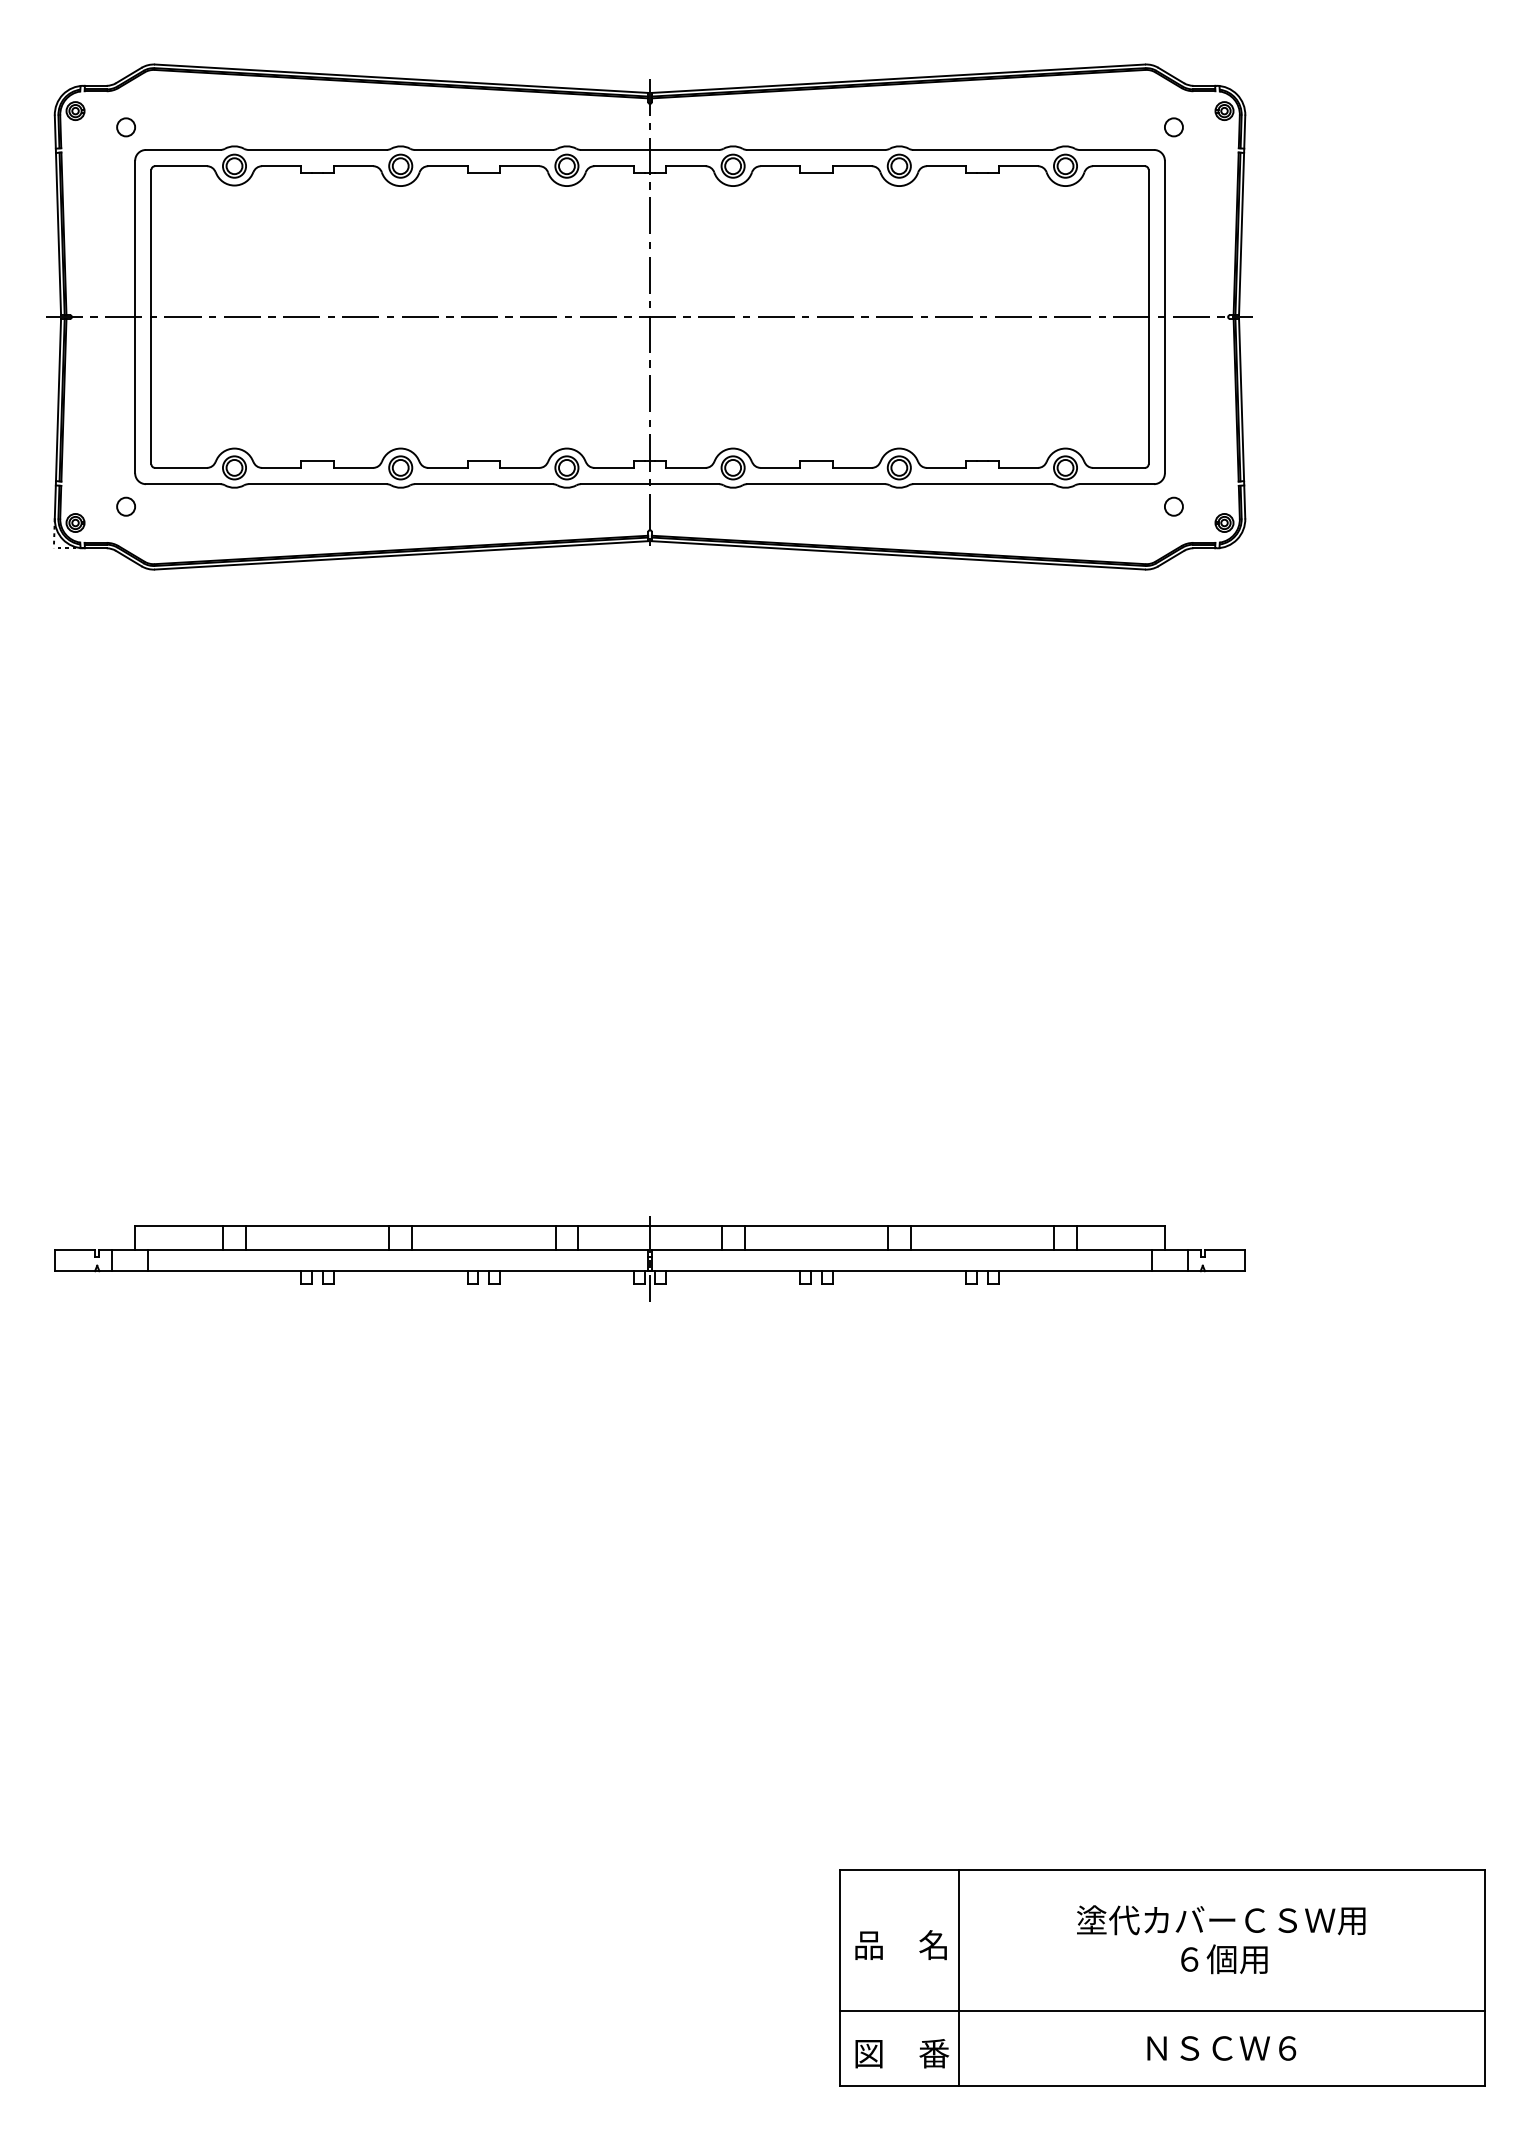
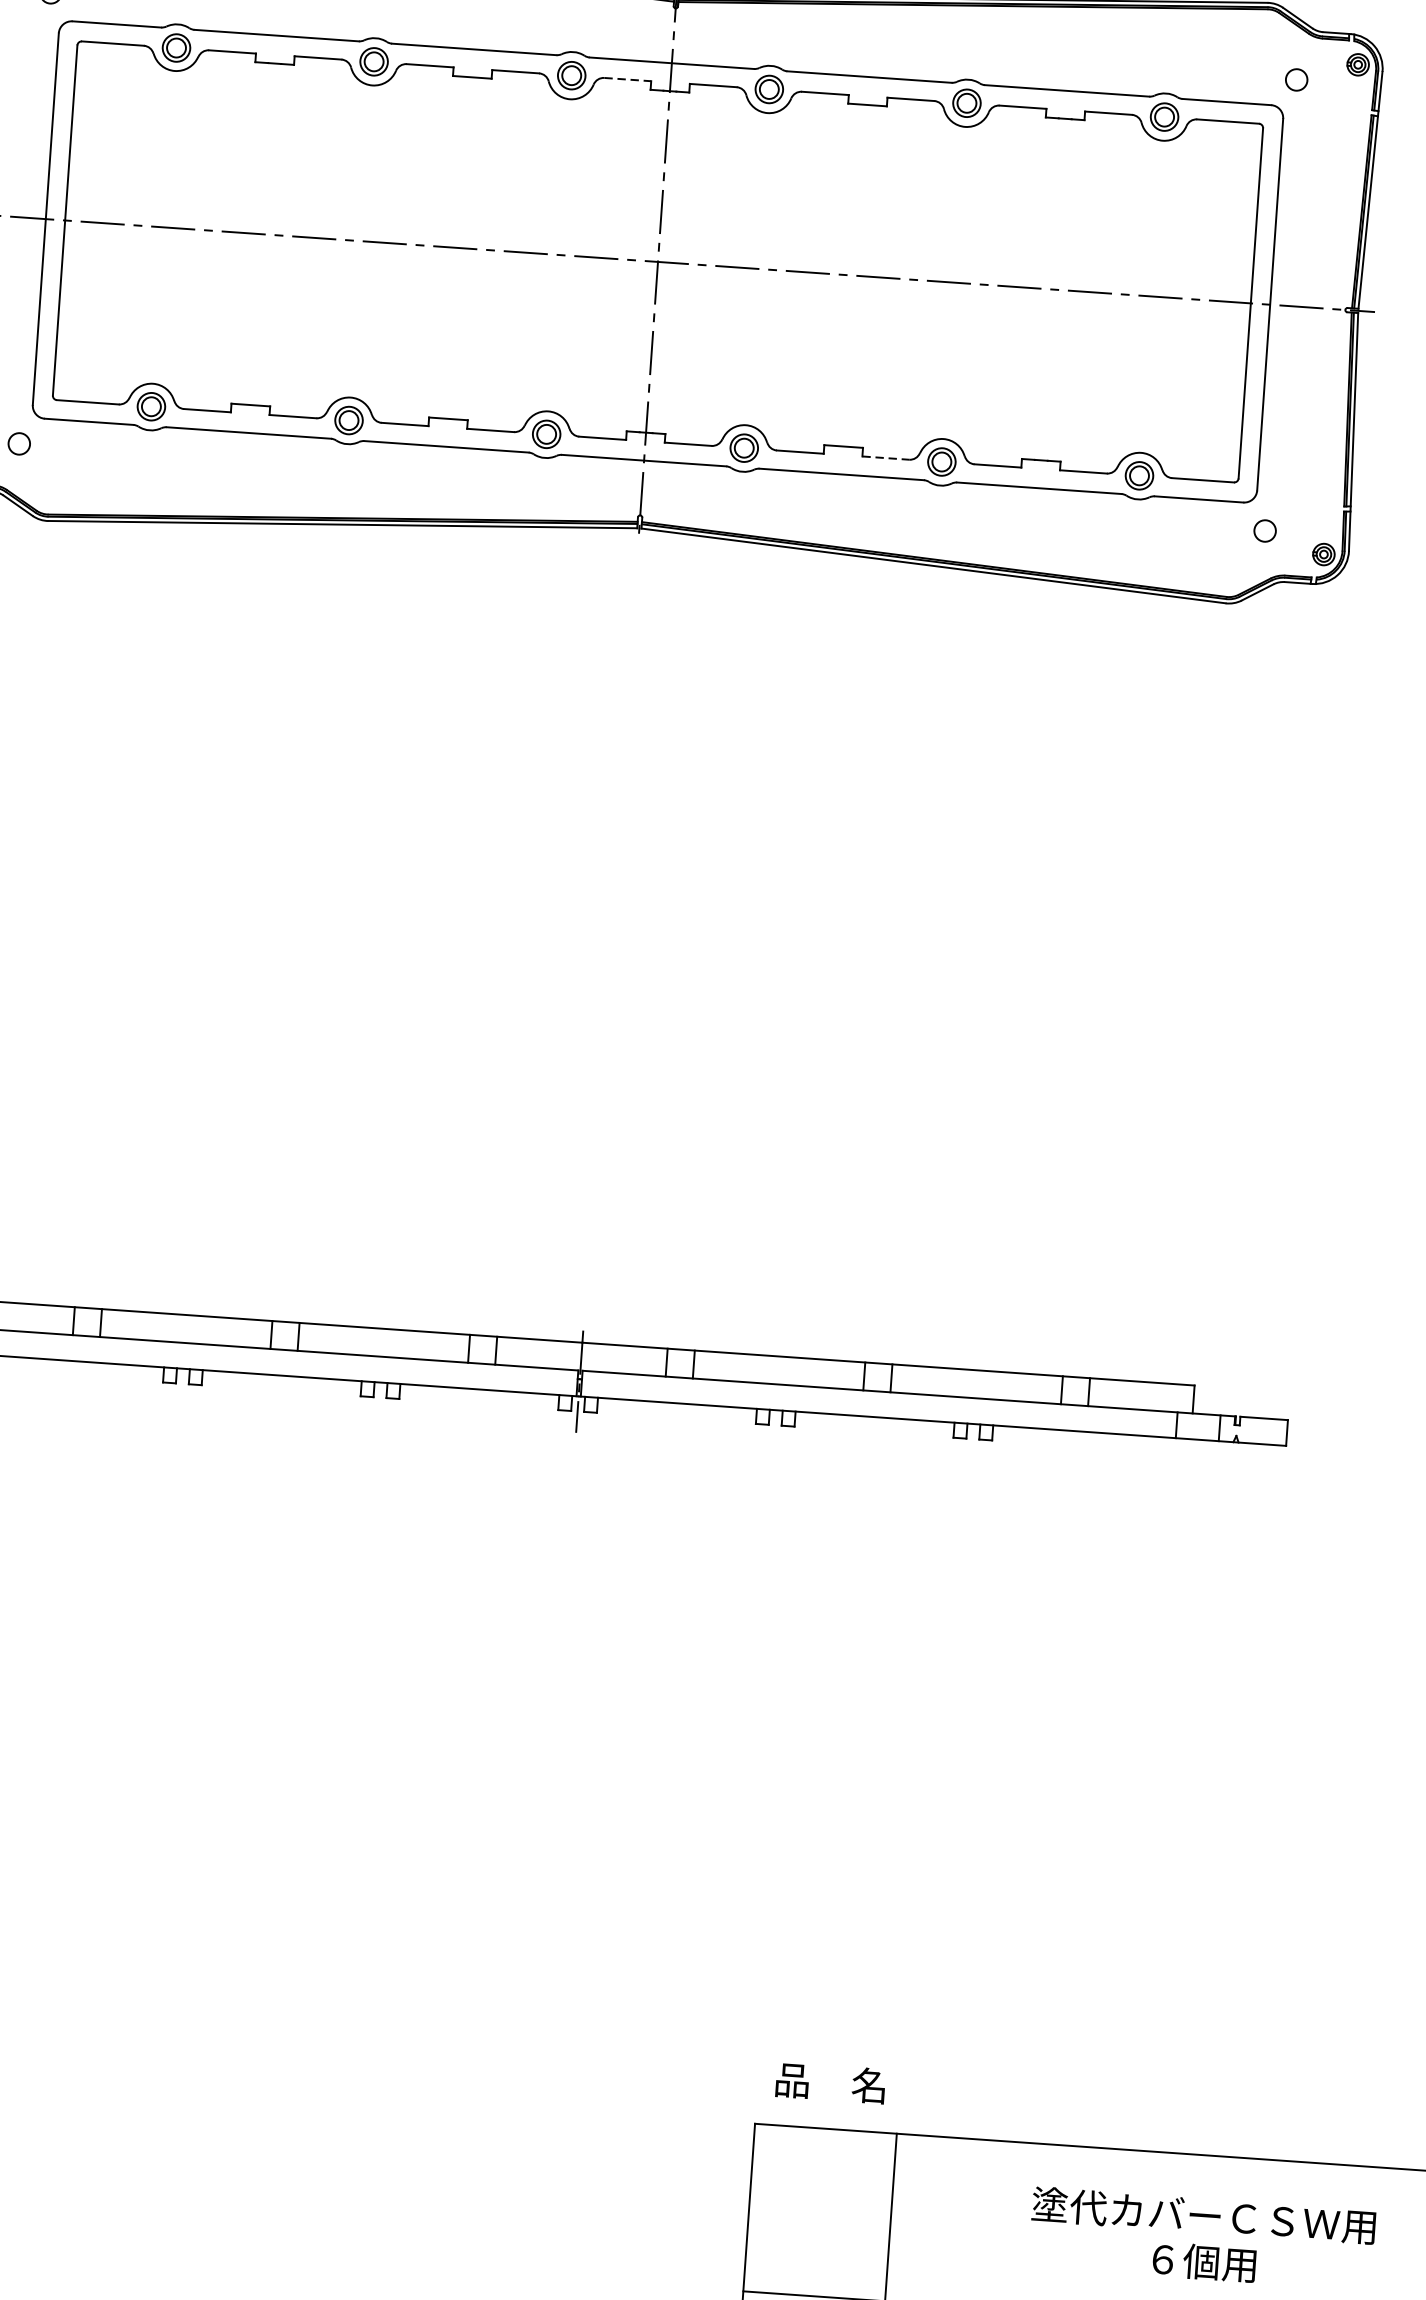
line: (614, 166) -> (628, 79), solid -> dashed
line: (852, 467) -> (886, 457), solid -> dashed
text: (900, 1945) -> (829, 2083), moved

